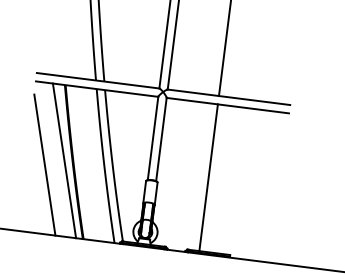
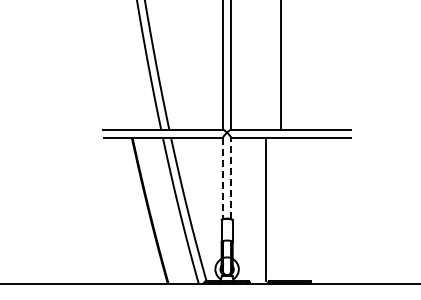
line: (153, 138) -> (223, 178), solid -> dashed
line: (161, 139) -> (231, 178), solid -> dashed
line: (64, 160) -> (140, 210), removed
line: (45, 164) -> (122, 216), removed
line: (208, 177) -> (266, 209), moved

